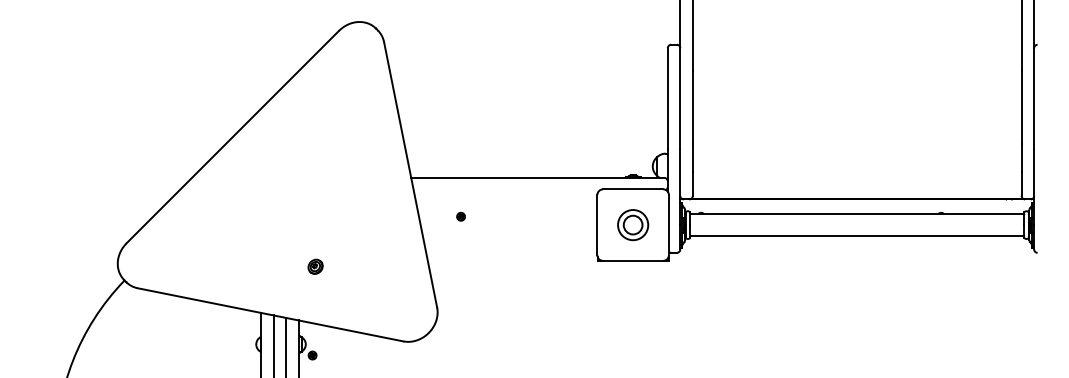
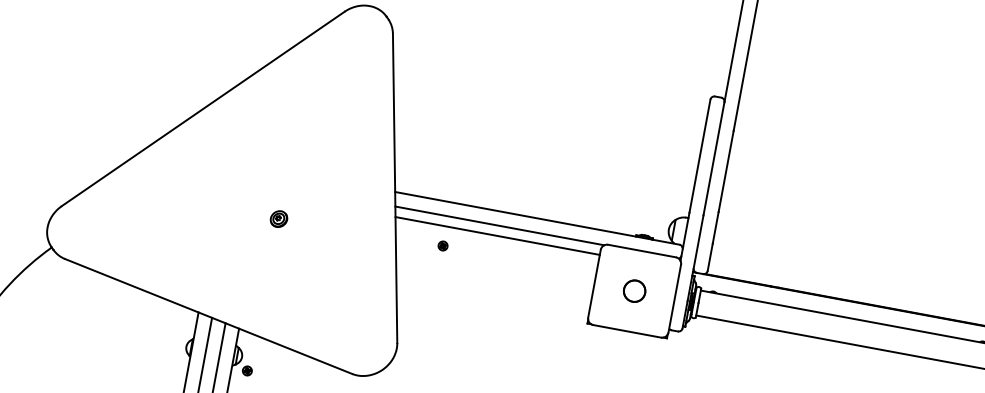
line: (506, 190) -> (499, 225), added
line: (506, 199) -> (497, 236), added
circle: (632, 224) -> (634, 290), size x0.62
part: (315, 266) -> (278, 218), moved

